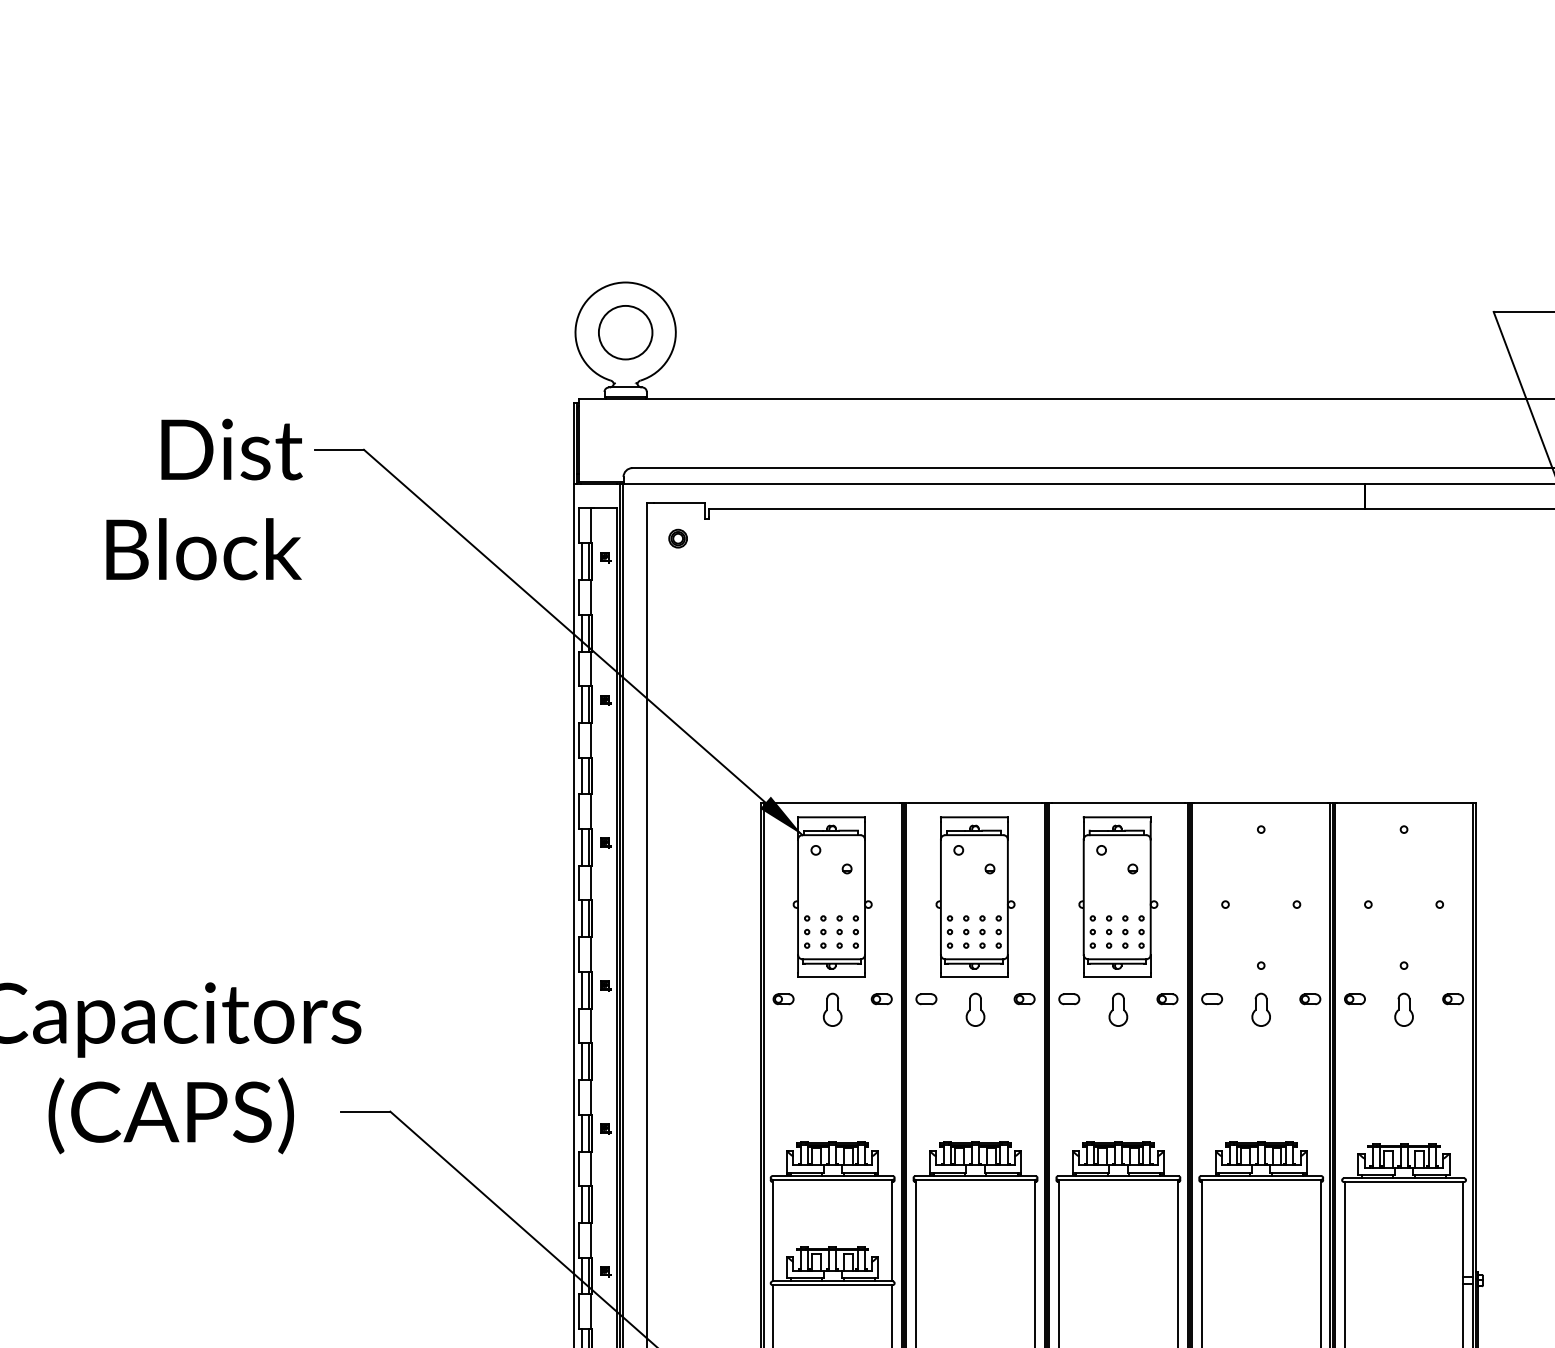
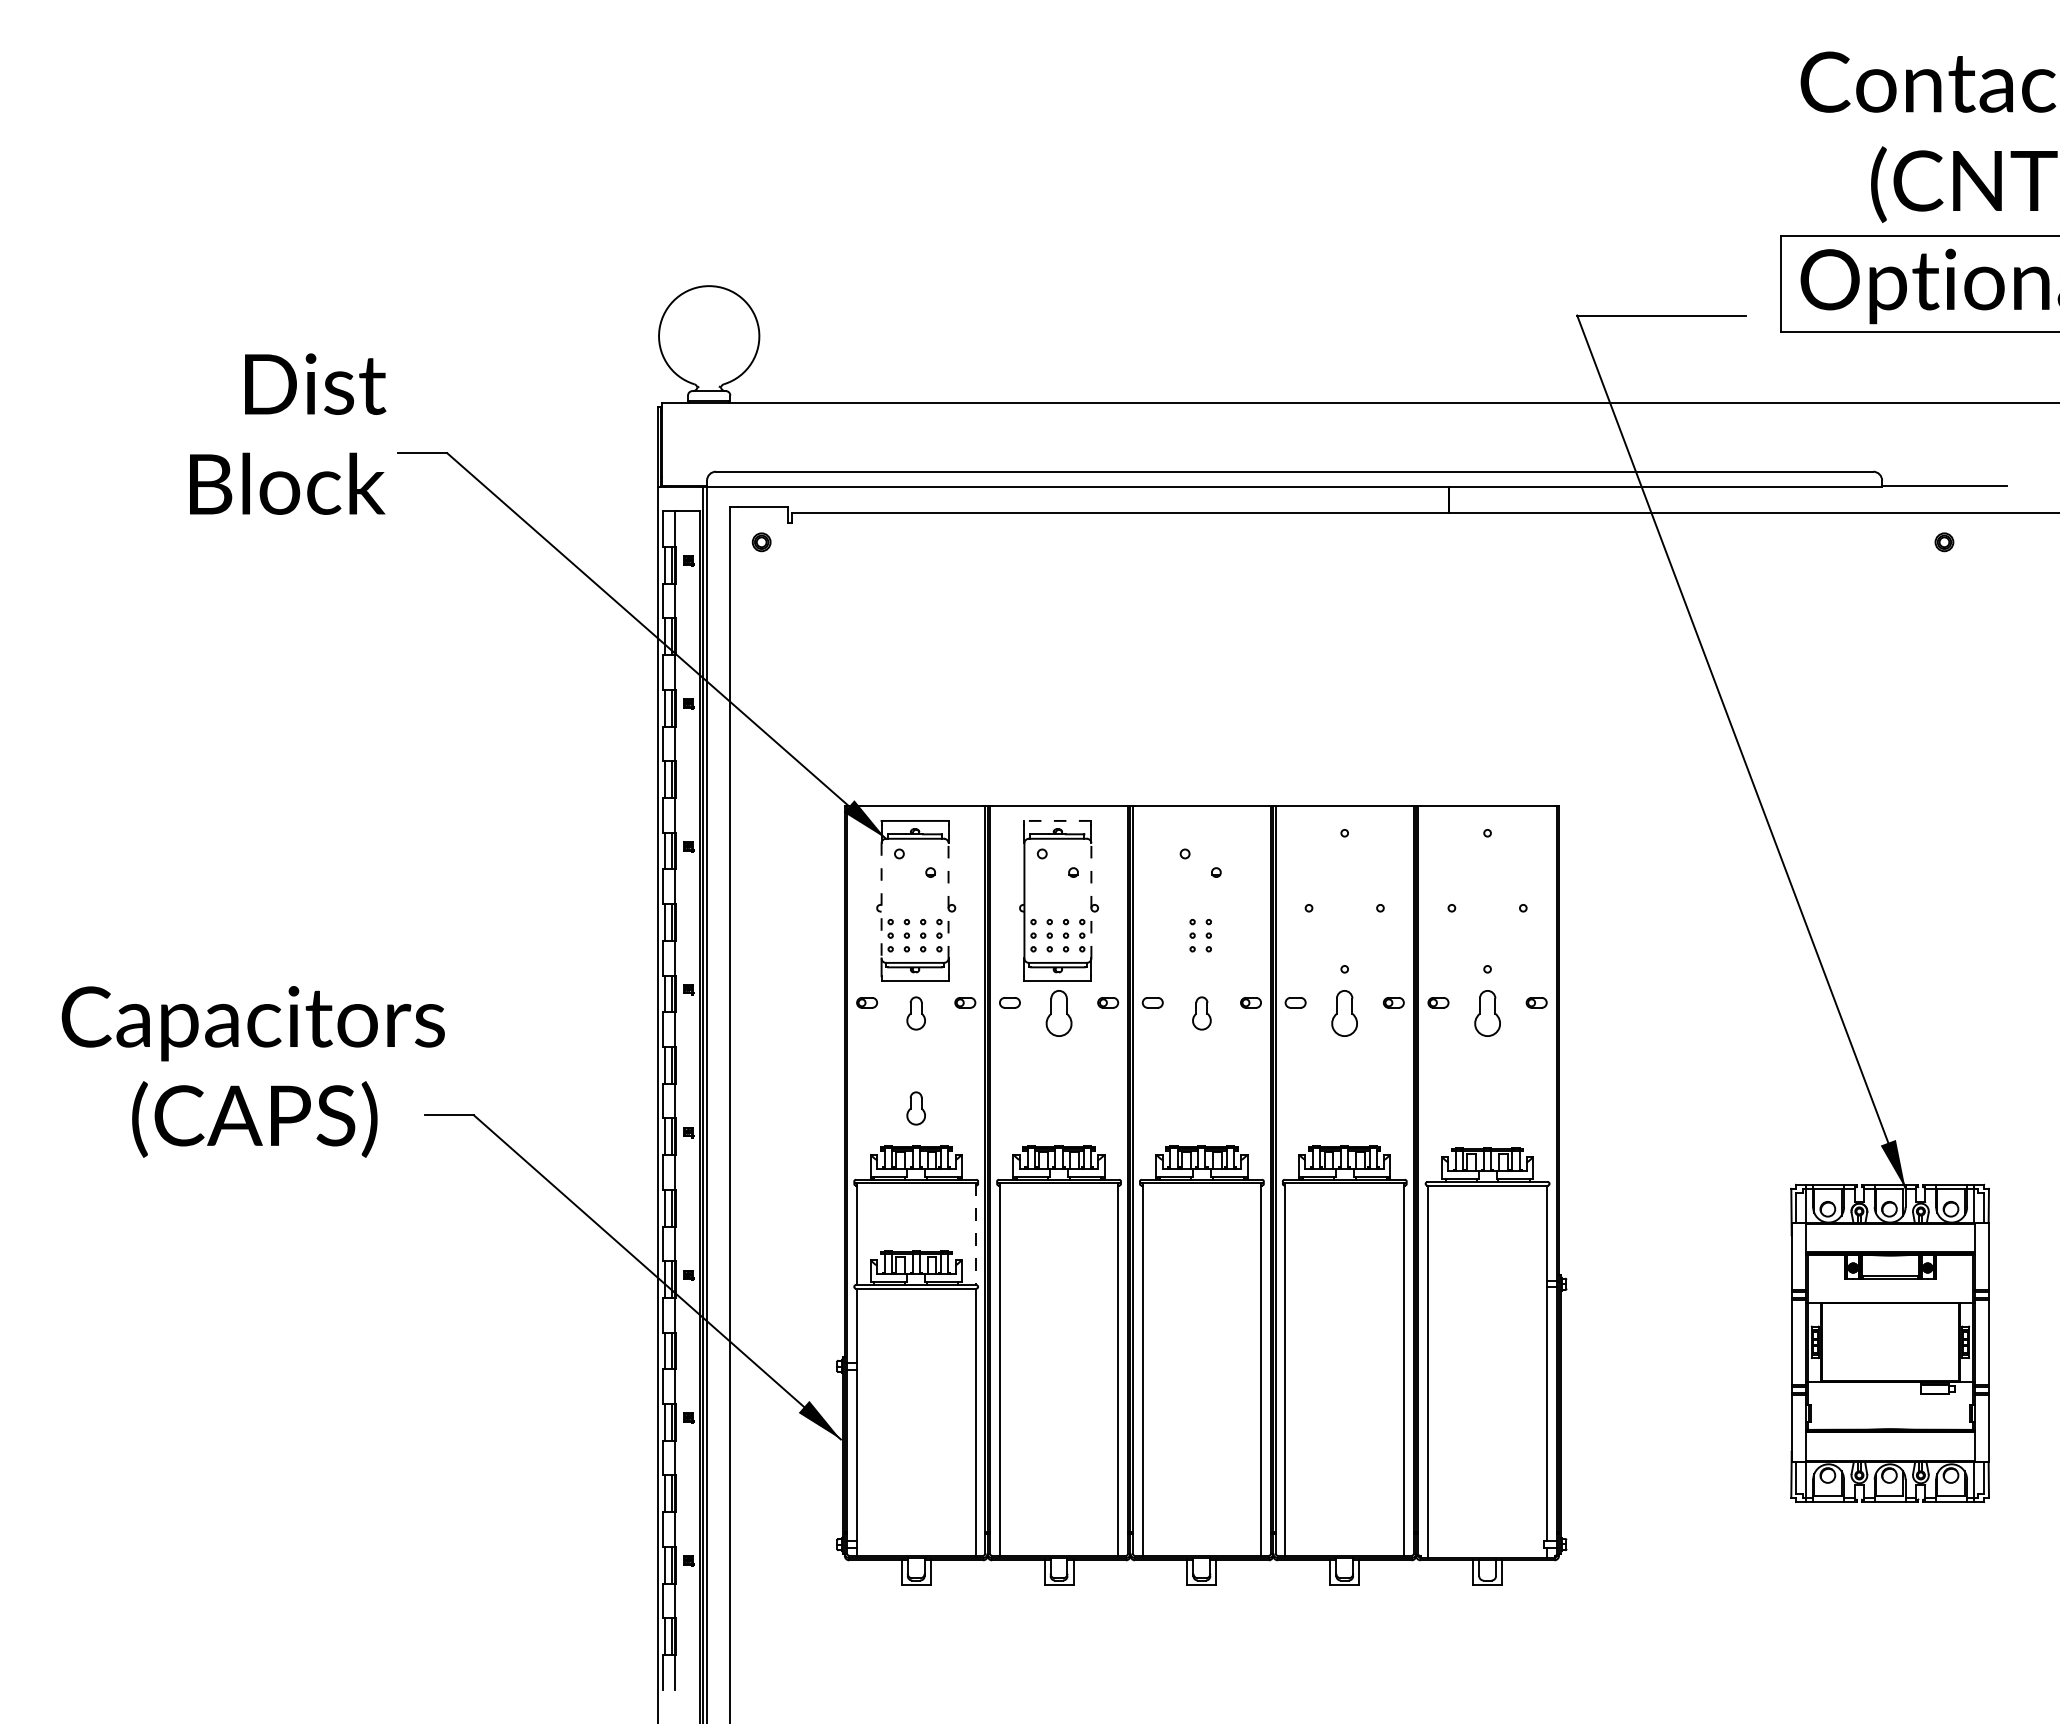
circle: (624, 331) -> (708, 335), removed
text: (204, 498) -> (288, 433), moved
line: (973, 816) -> (1057, 820), solid -> dashed
line: (797, 896) -> (881, 900), solid -> dashed
line: (864, 896) -> (948, 900), solid -> dashed
line: (1007, 896) -> (1091, 900), solid -> dashed
part: (1117, 896) -> (1201, 900), removed
part: (974, 1009) -> (1058, 1013), size x1.4
part: (1260, 1009) -> (1344, 1013), size x1.4
part: (1403, 1009) -> (1487, 1013), size x1.4
part: (831, 1104) -> (915, 1108), added
line: (891, 1230) -> (975, 1234), solid -> dashed

